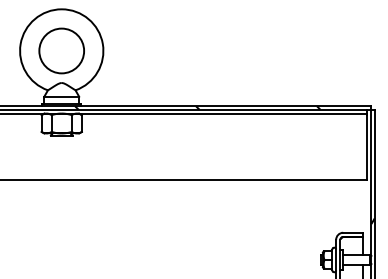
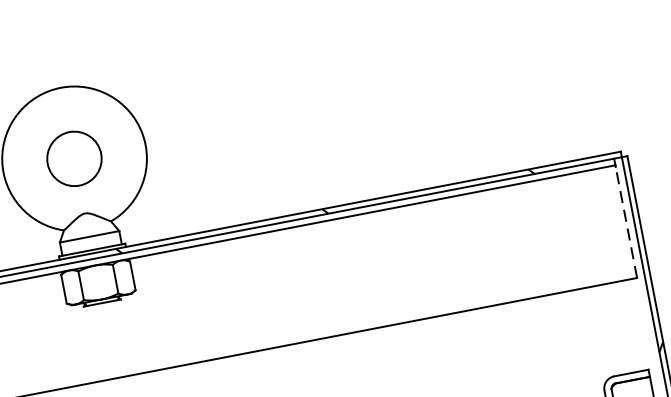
circle: (61, 50) -> (74, 158), size x0.7
line: (366, 147) -> (625, 223), solid -> dashed

